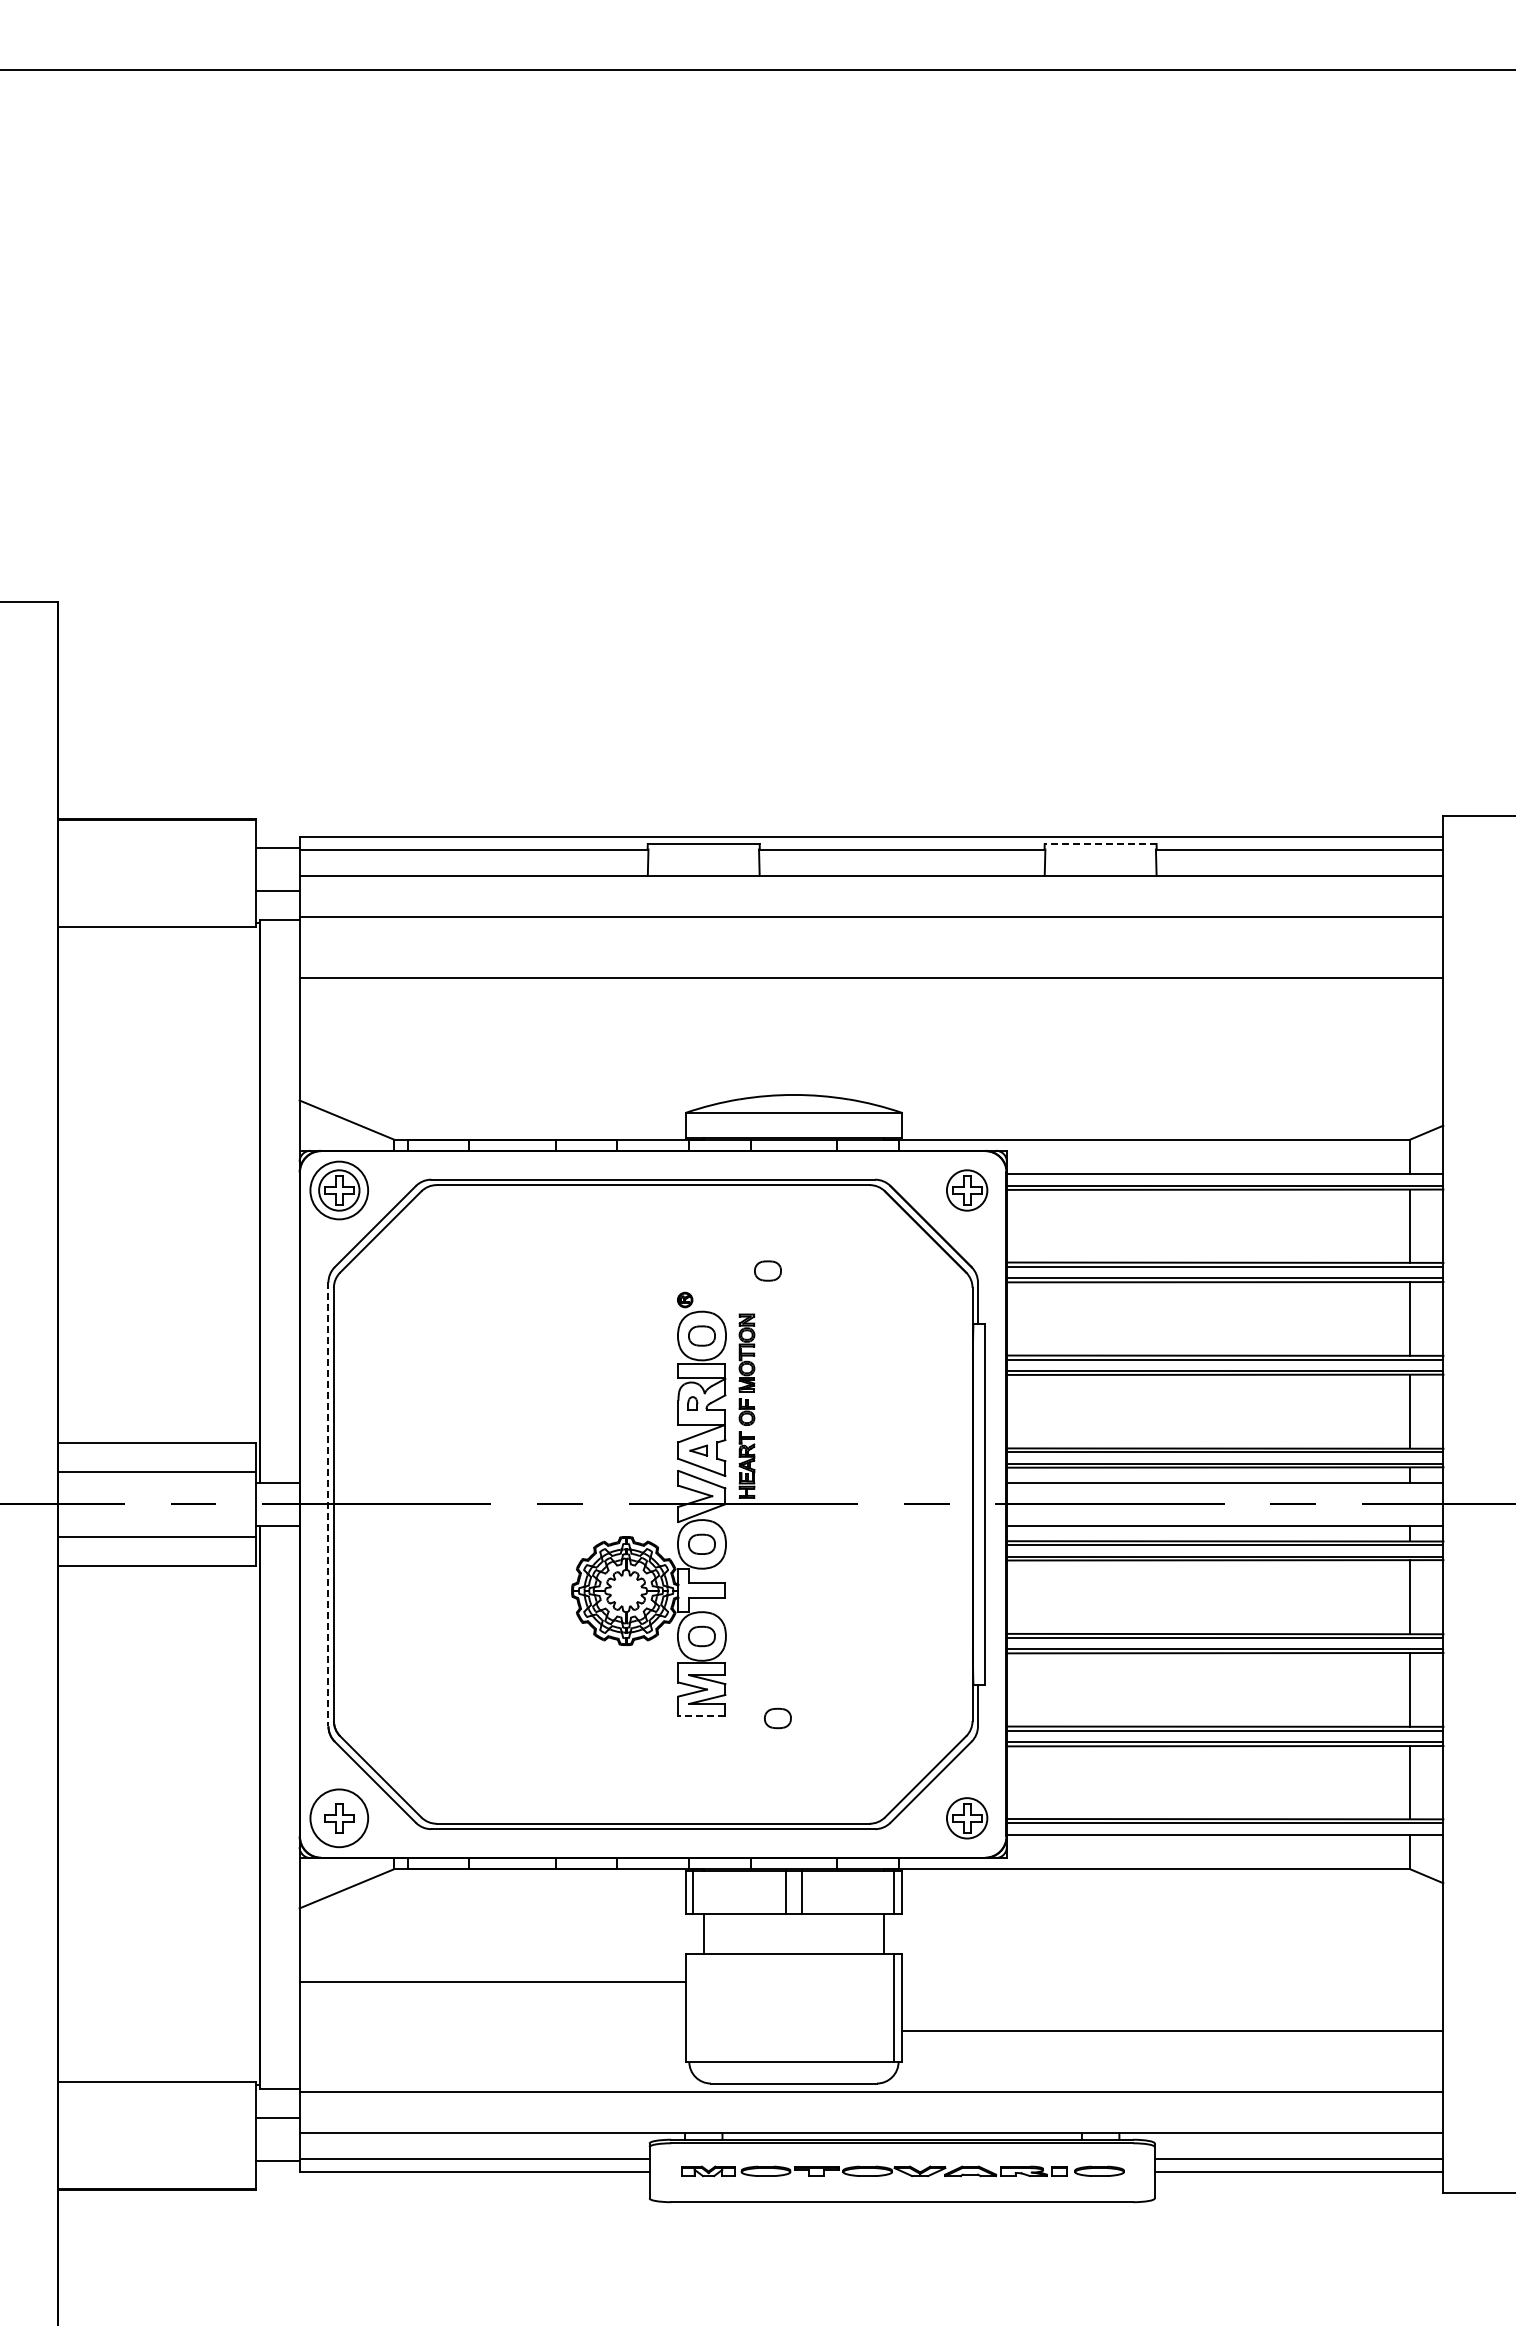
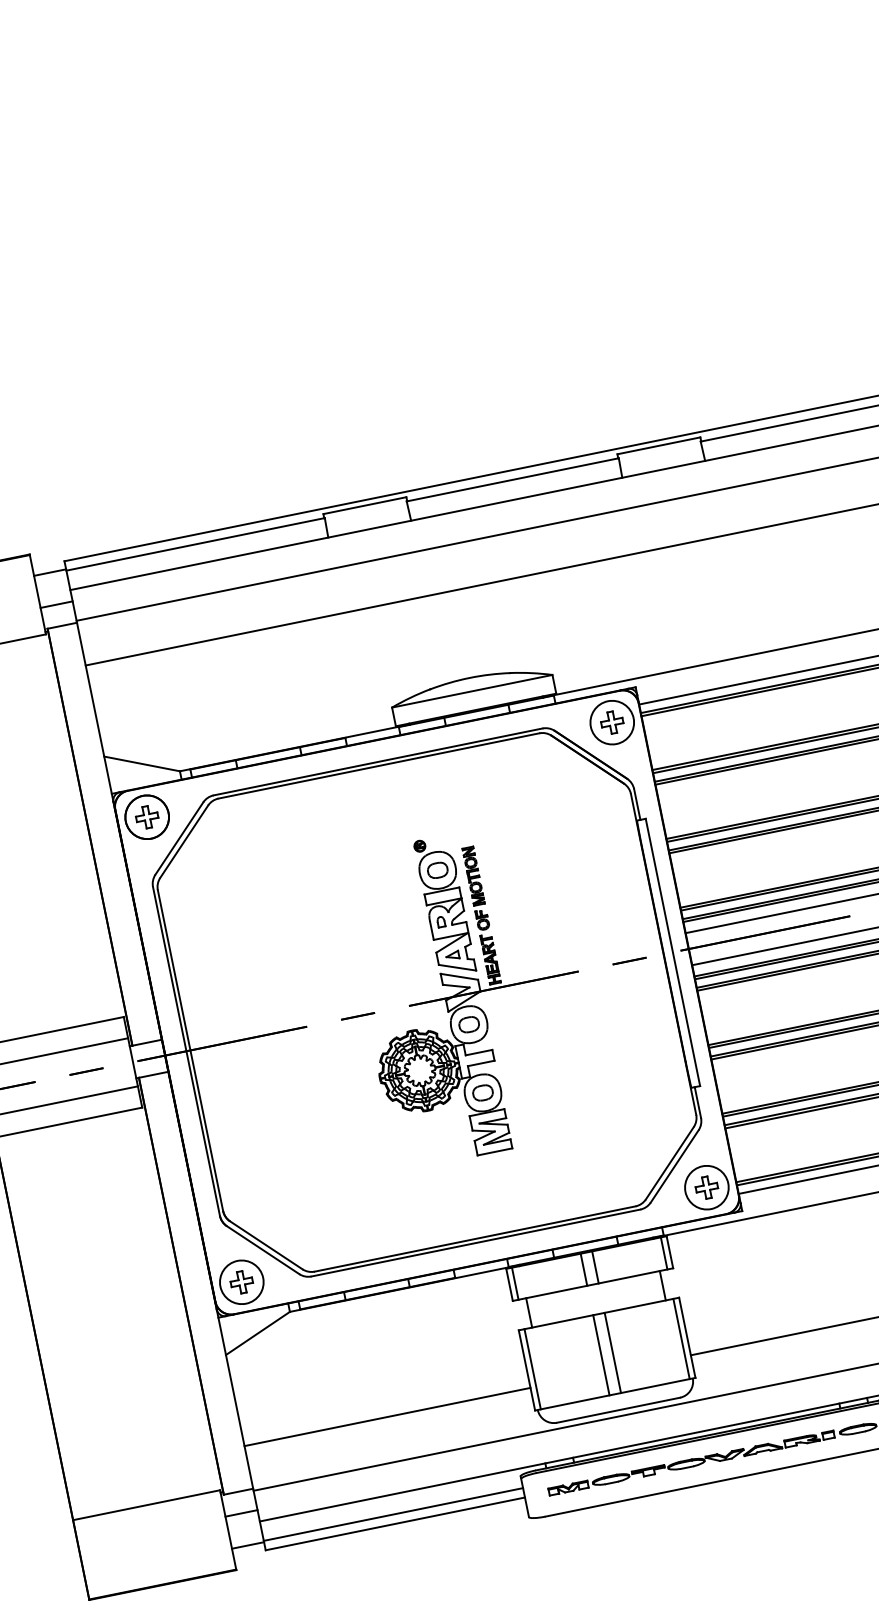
line: (1100, 843) -> (658, 445), dashed -> solid
circle: (339, 1190) -> (147, 817), size x1.43
circle: (967, 1190) -> (612, 722), size x1.43
part: (767, 1270) -> (476, 811), removed
line: (328, 1504) -> (186, 1051), dashed -> solid
line: (701, 1716) -> (494, 1152), dashed -> solid
part: (777, 1718) -> (551, 1142), removed
circle: (967, 1818) -> (707, 1187), size x1.43
line: (492, 1982) -> (387, 1417), moved
line: (693, 2007) -> (532, 1369), added
line: (786, 2007) -> (601, 1355), added
line: (801, 2007) -> (612, 1352), added

